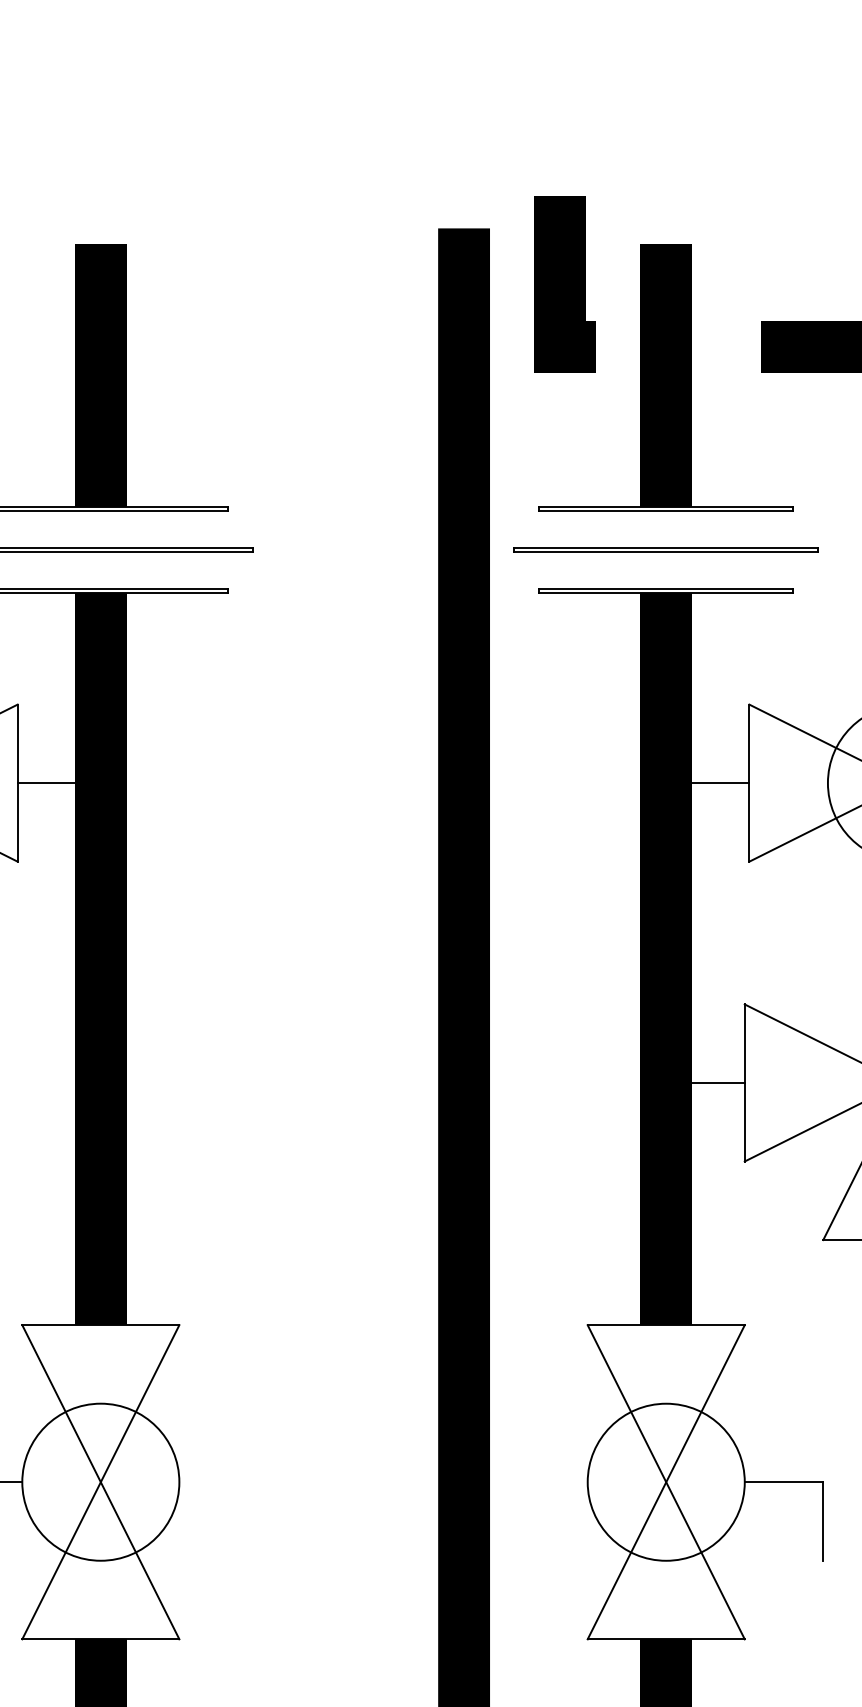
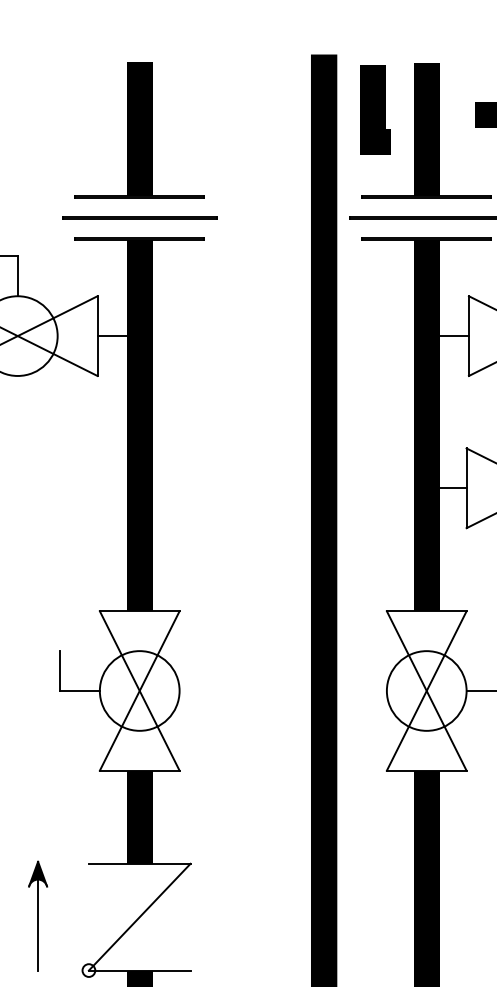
line: (565, 283) -> (375, 109), moved

